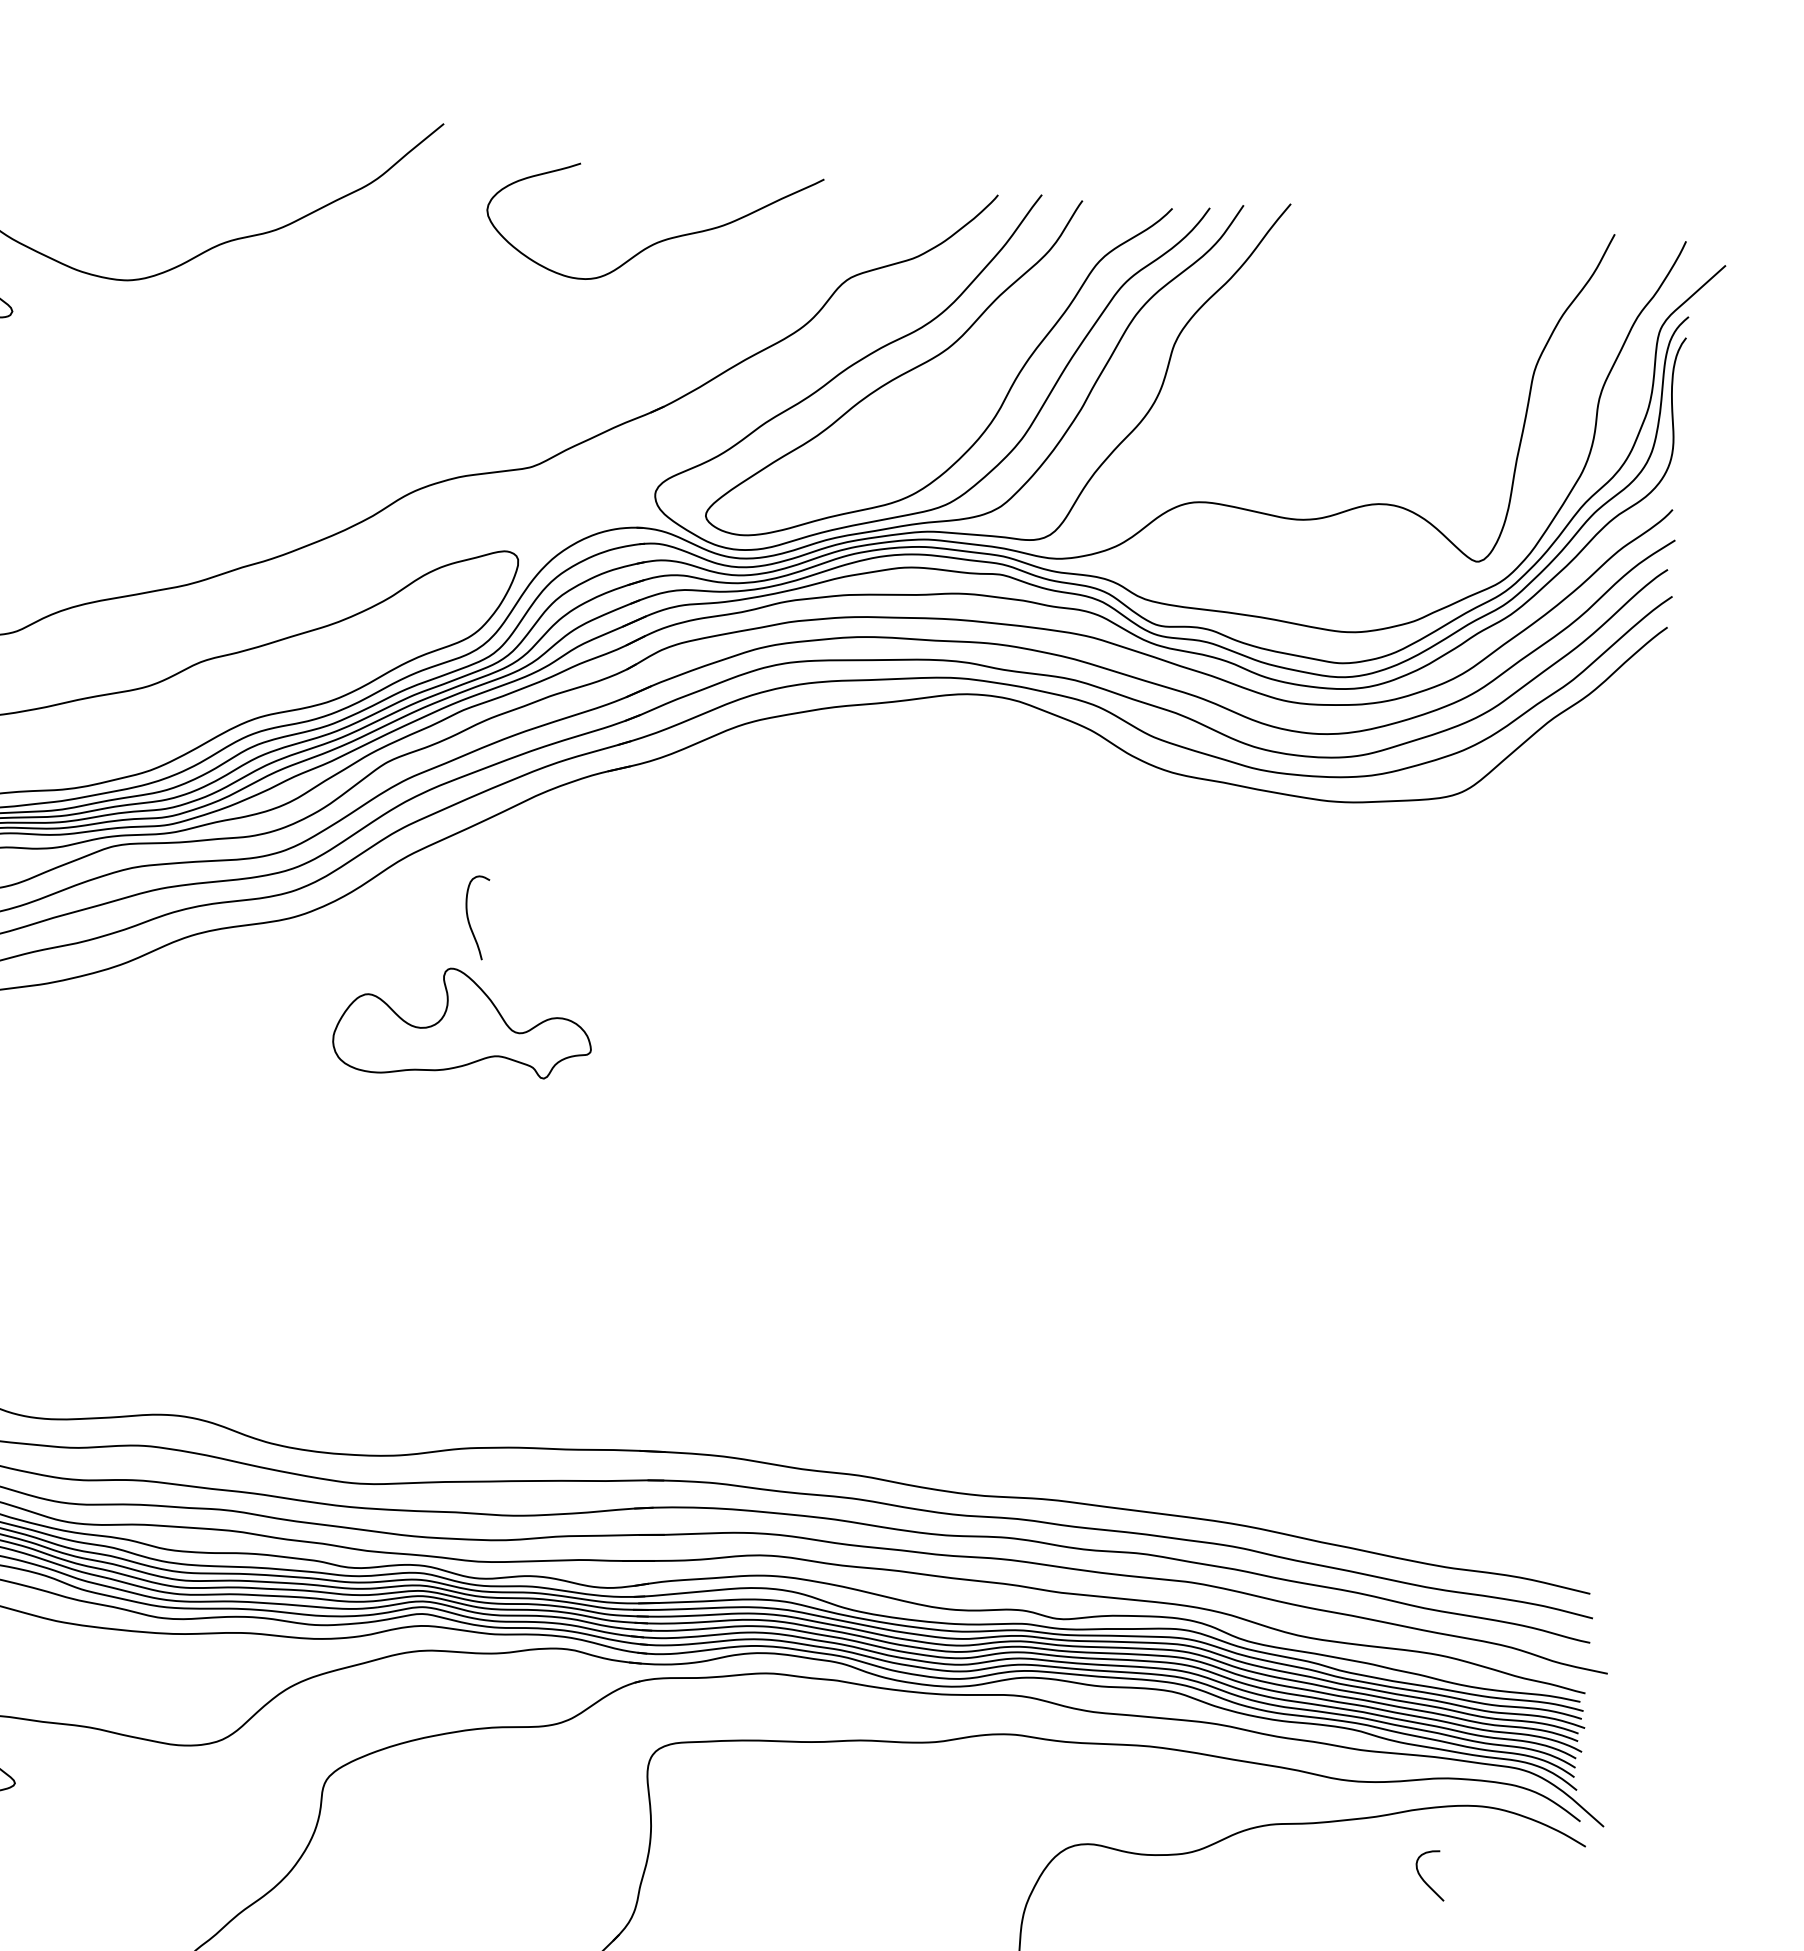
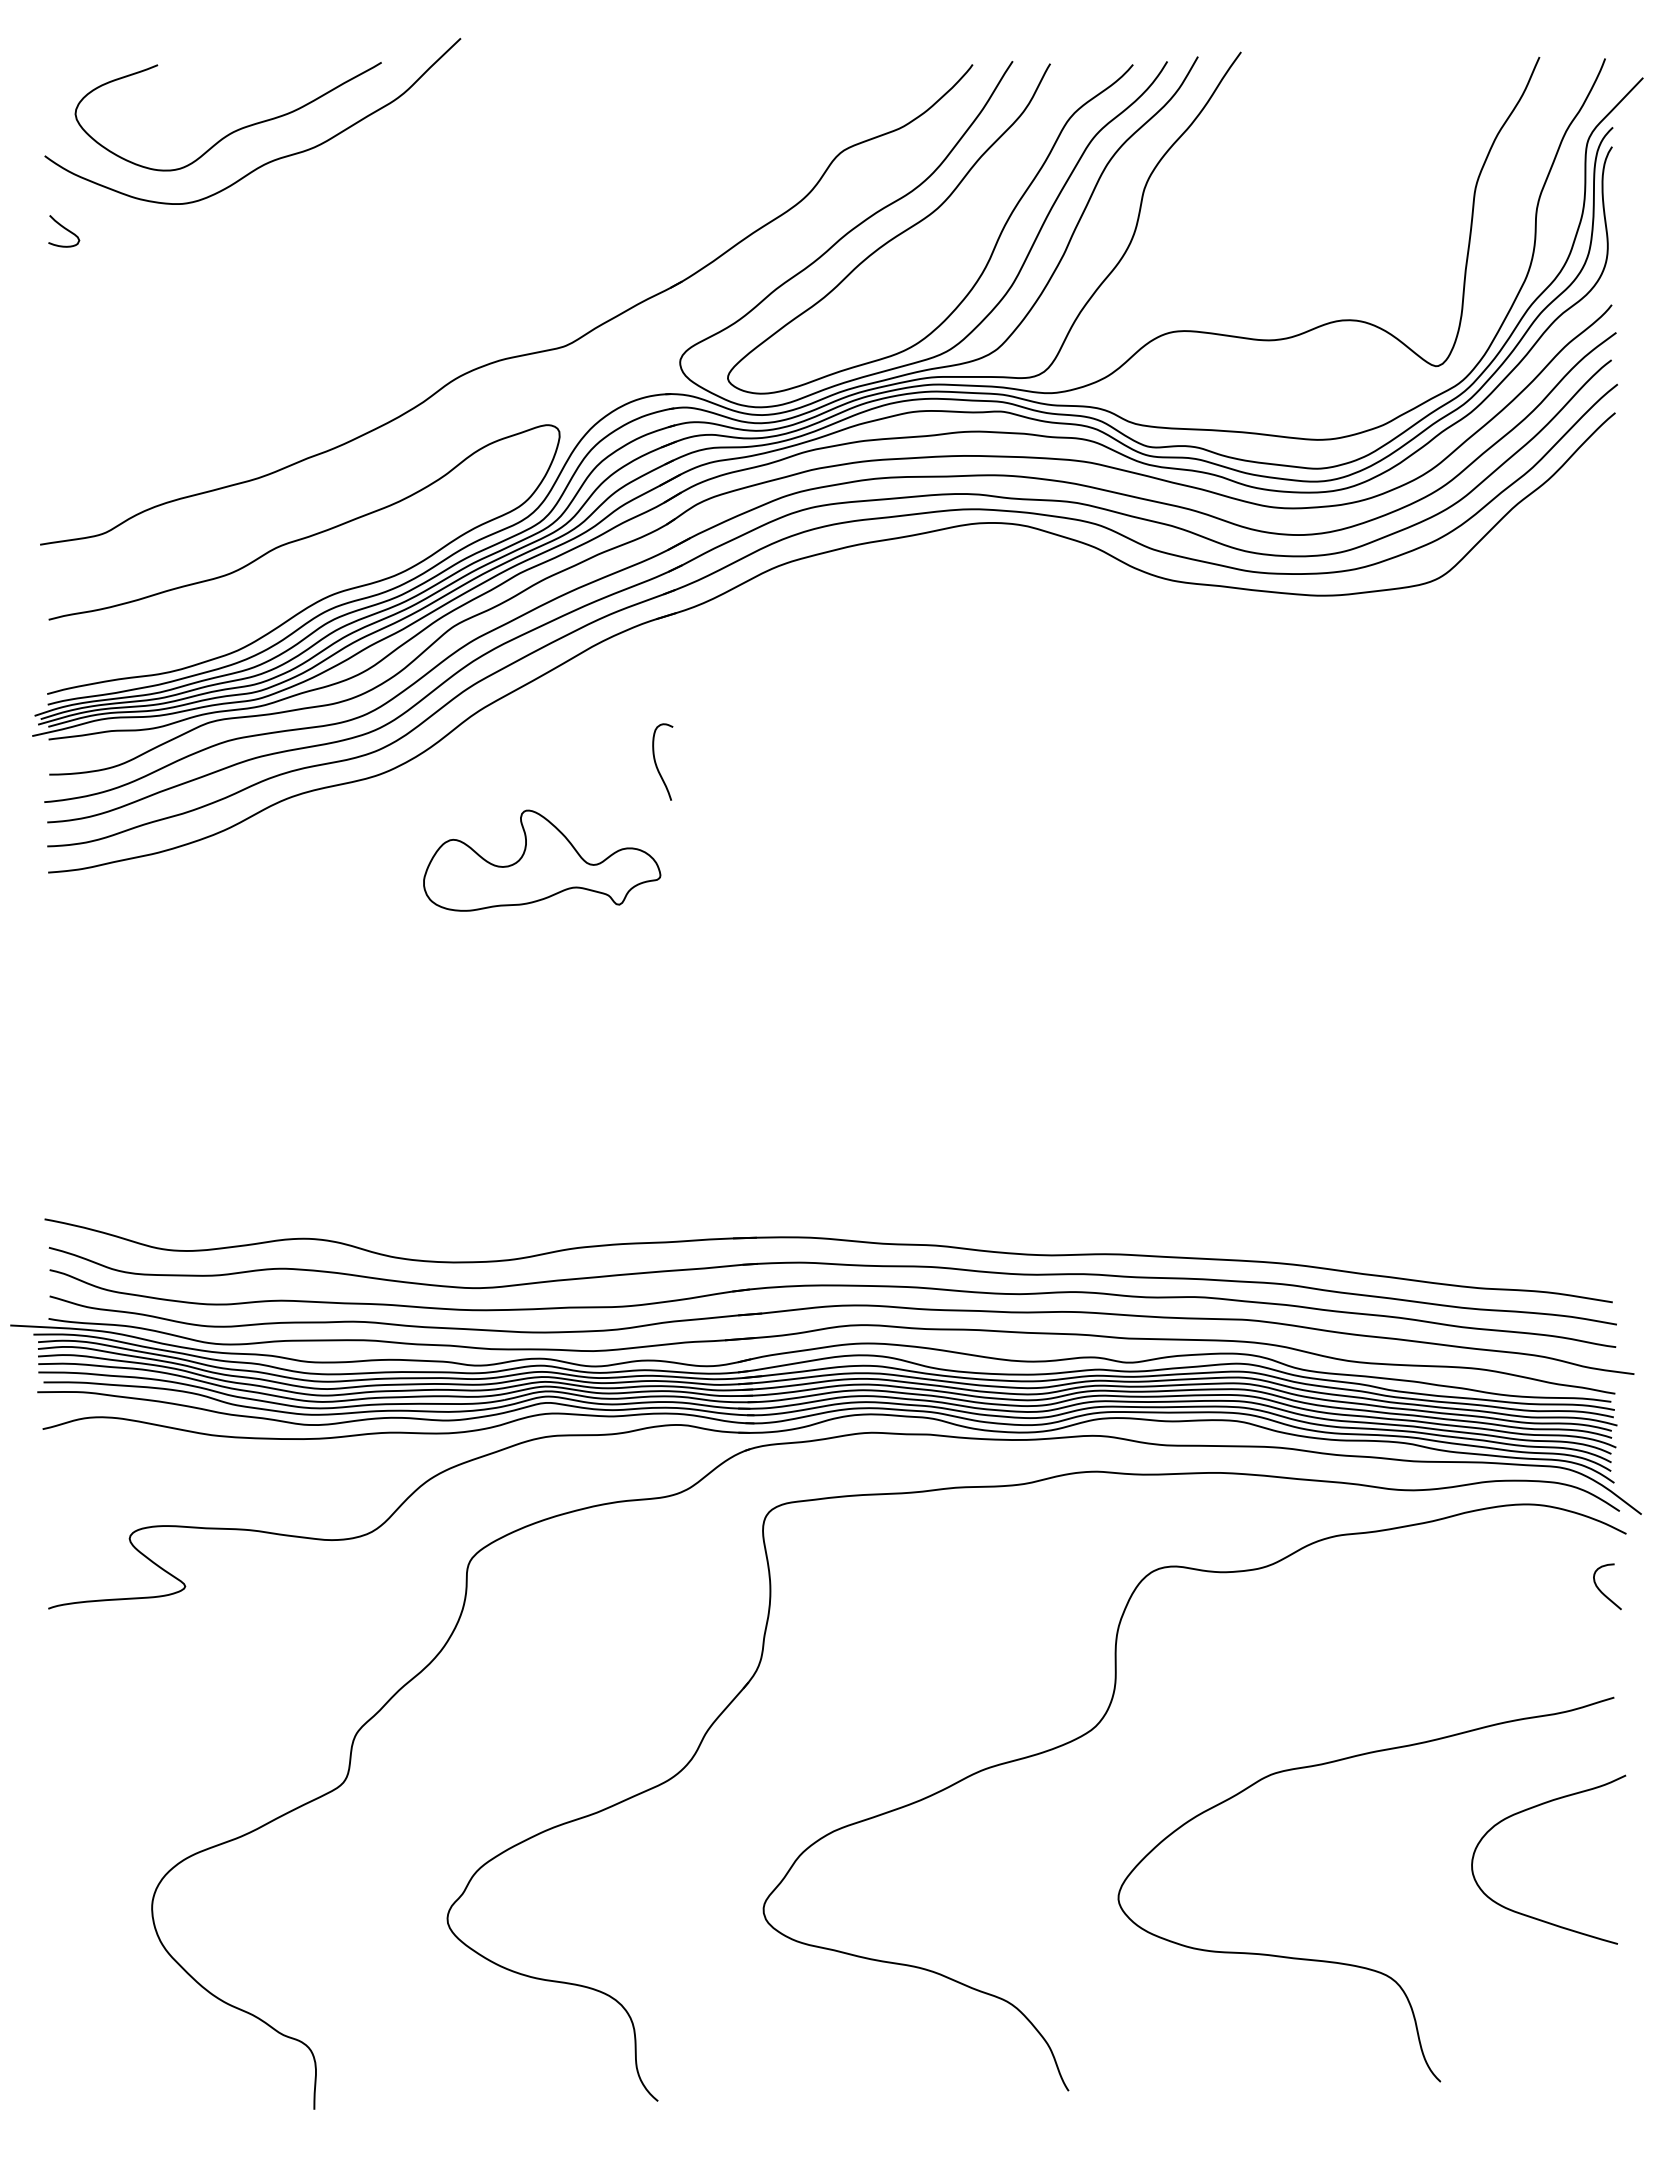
curve: (658, 241) -> (234, 130), moved
curve: (468, 917) -> (656, 762), moved
curve: (1424, 1879) -> (1602, 1591), moved

